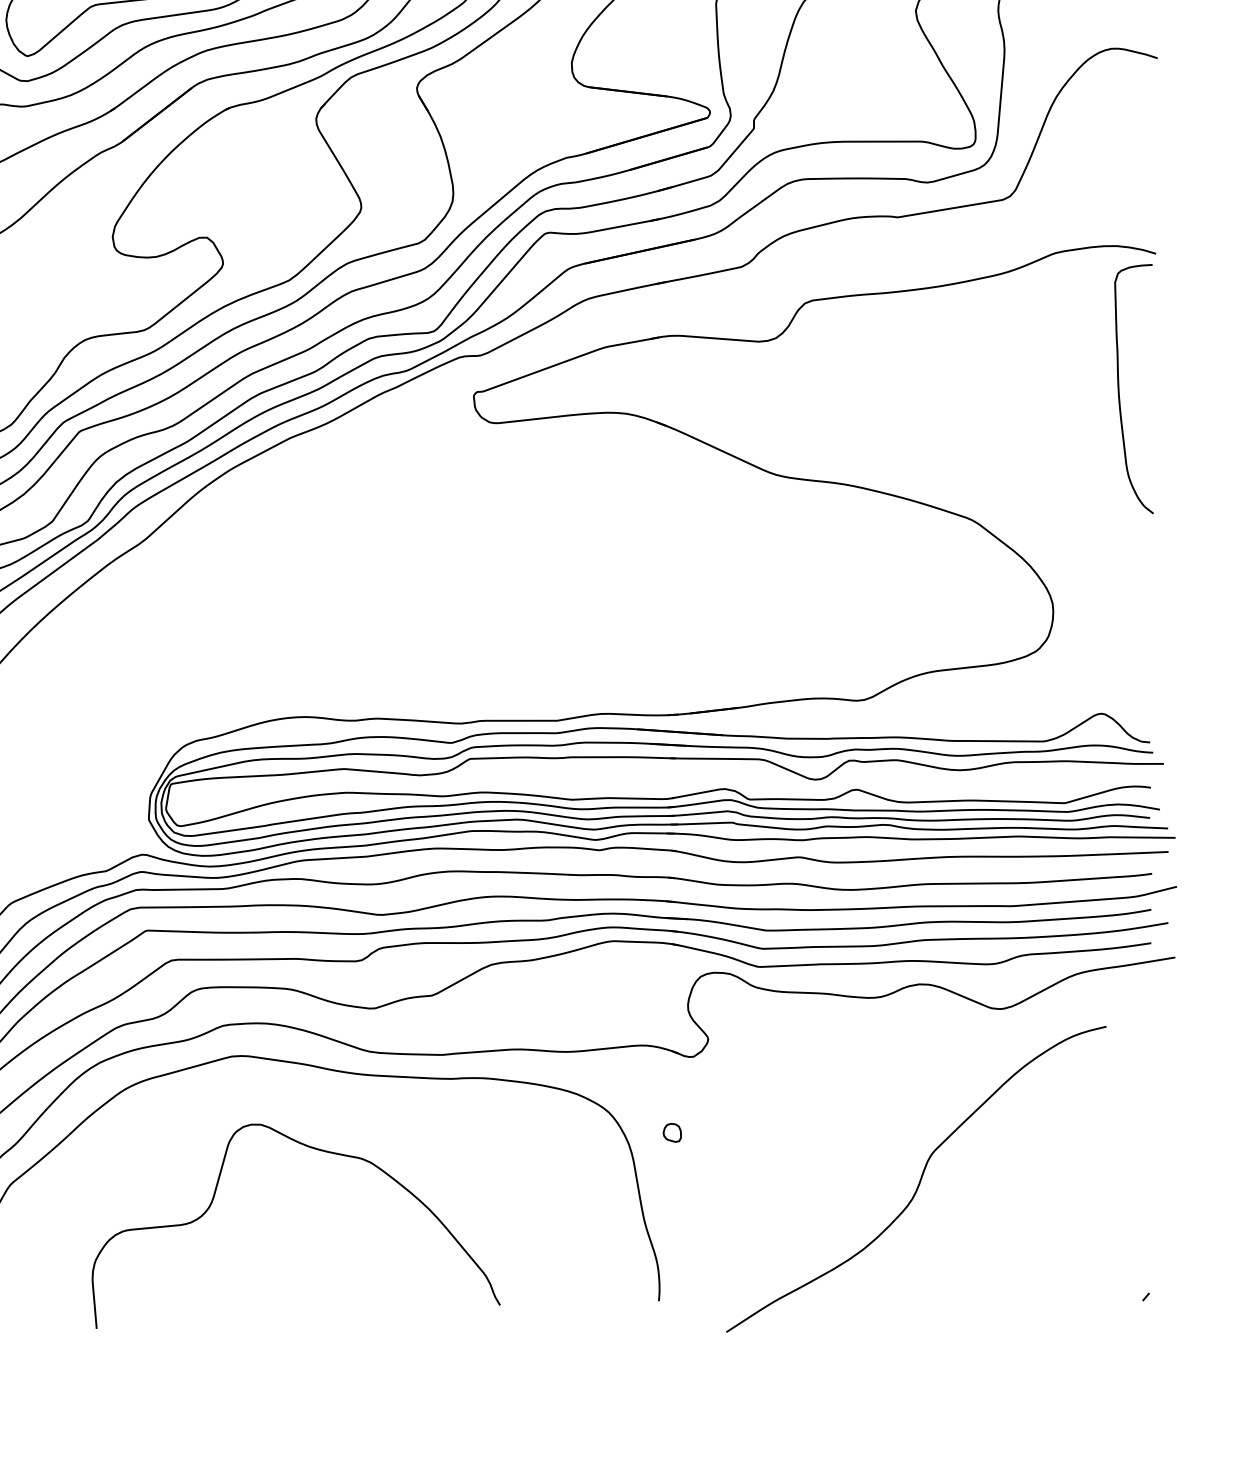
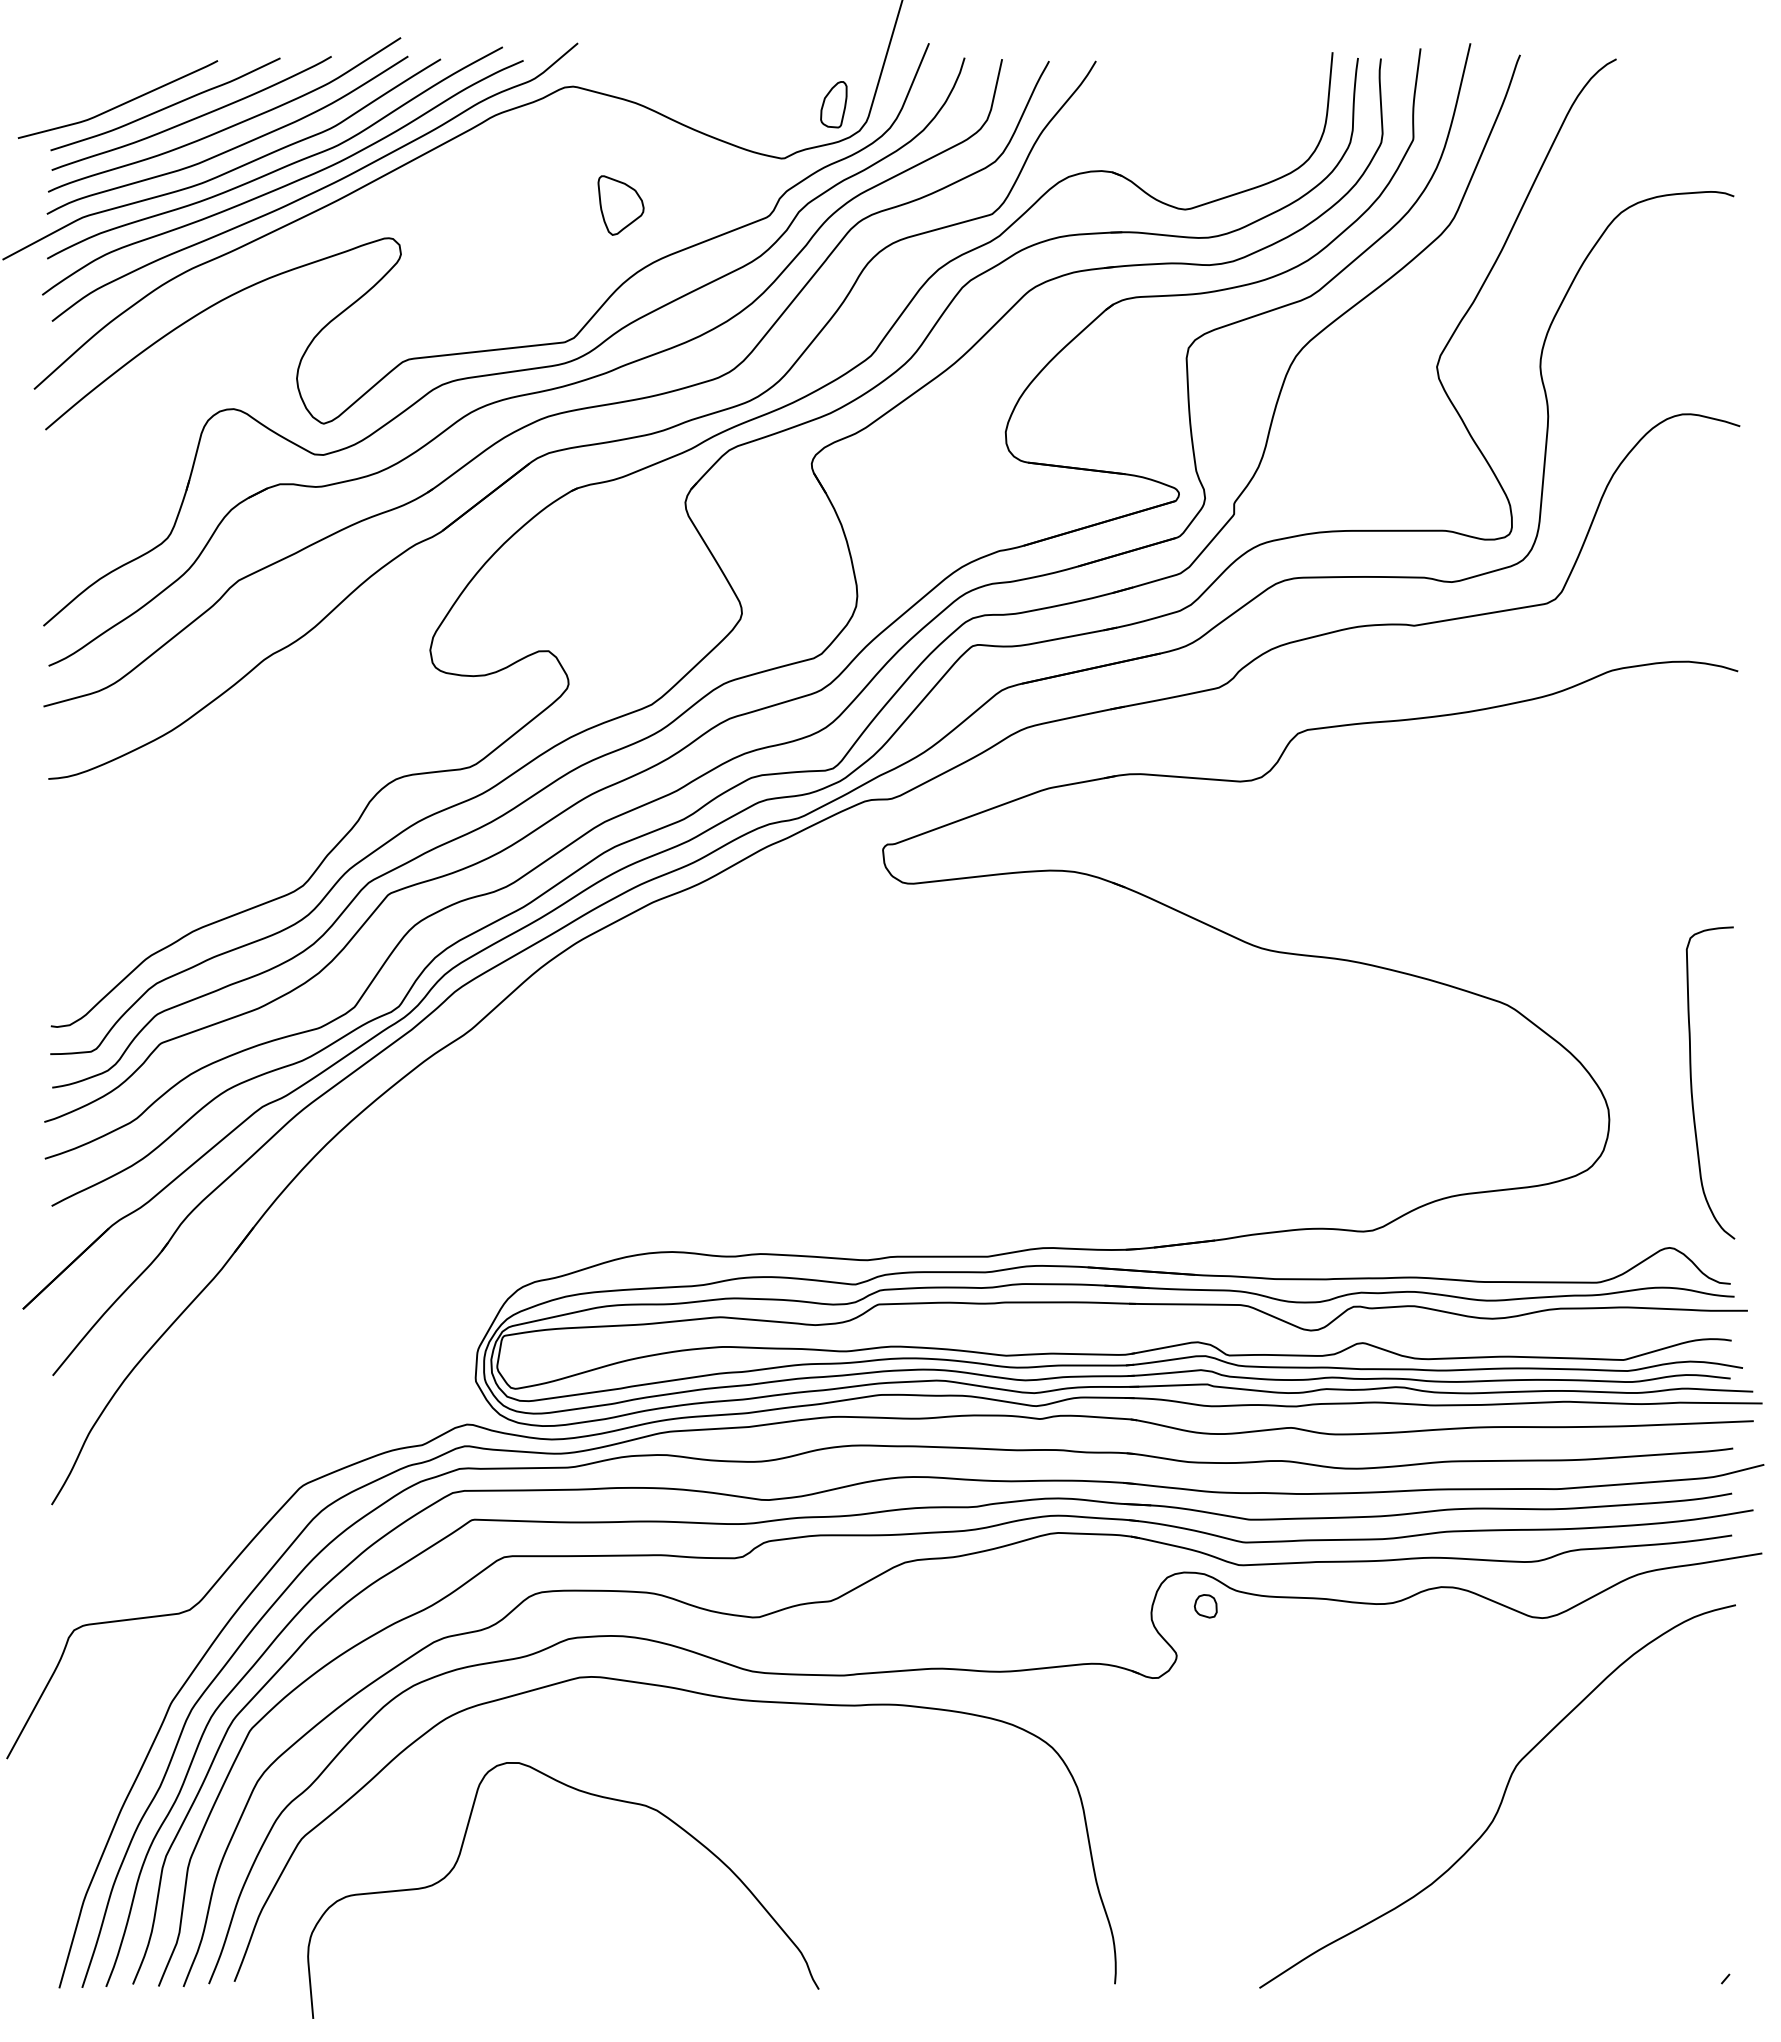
curve: (1119, 389) -> (1692, 1083), moved
part: (672, 1133) -> (1205, 1606), moved
curve: (318, 1150) -> (591, 1795), moved
curve: (919, 1180) -> (1501, 1798), moved

